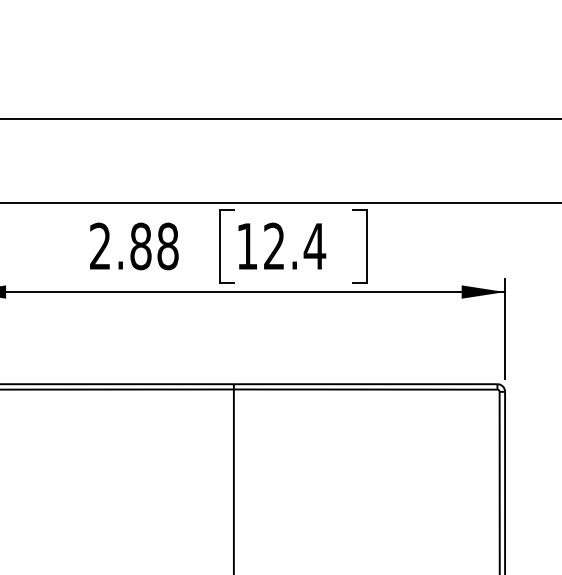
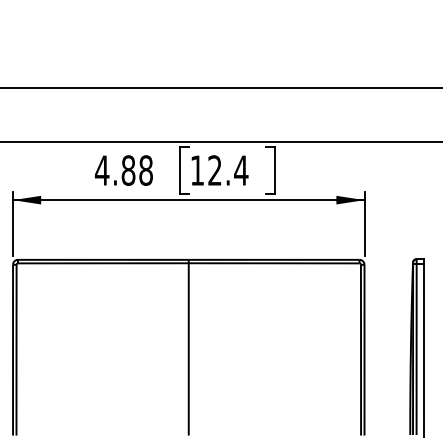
text: (99, 246) -> (101, 170), 2.88 -> 4.88

